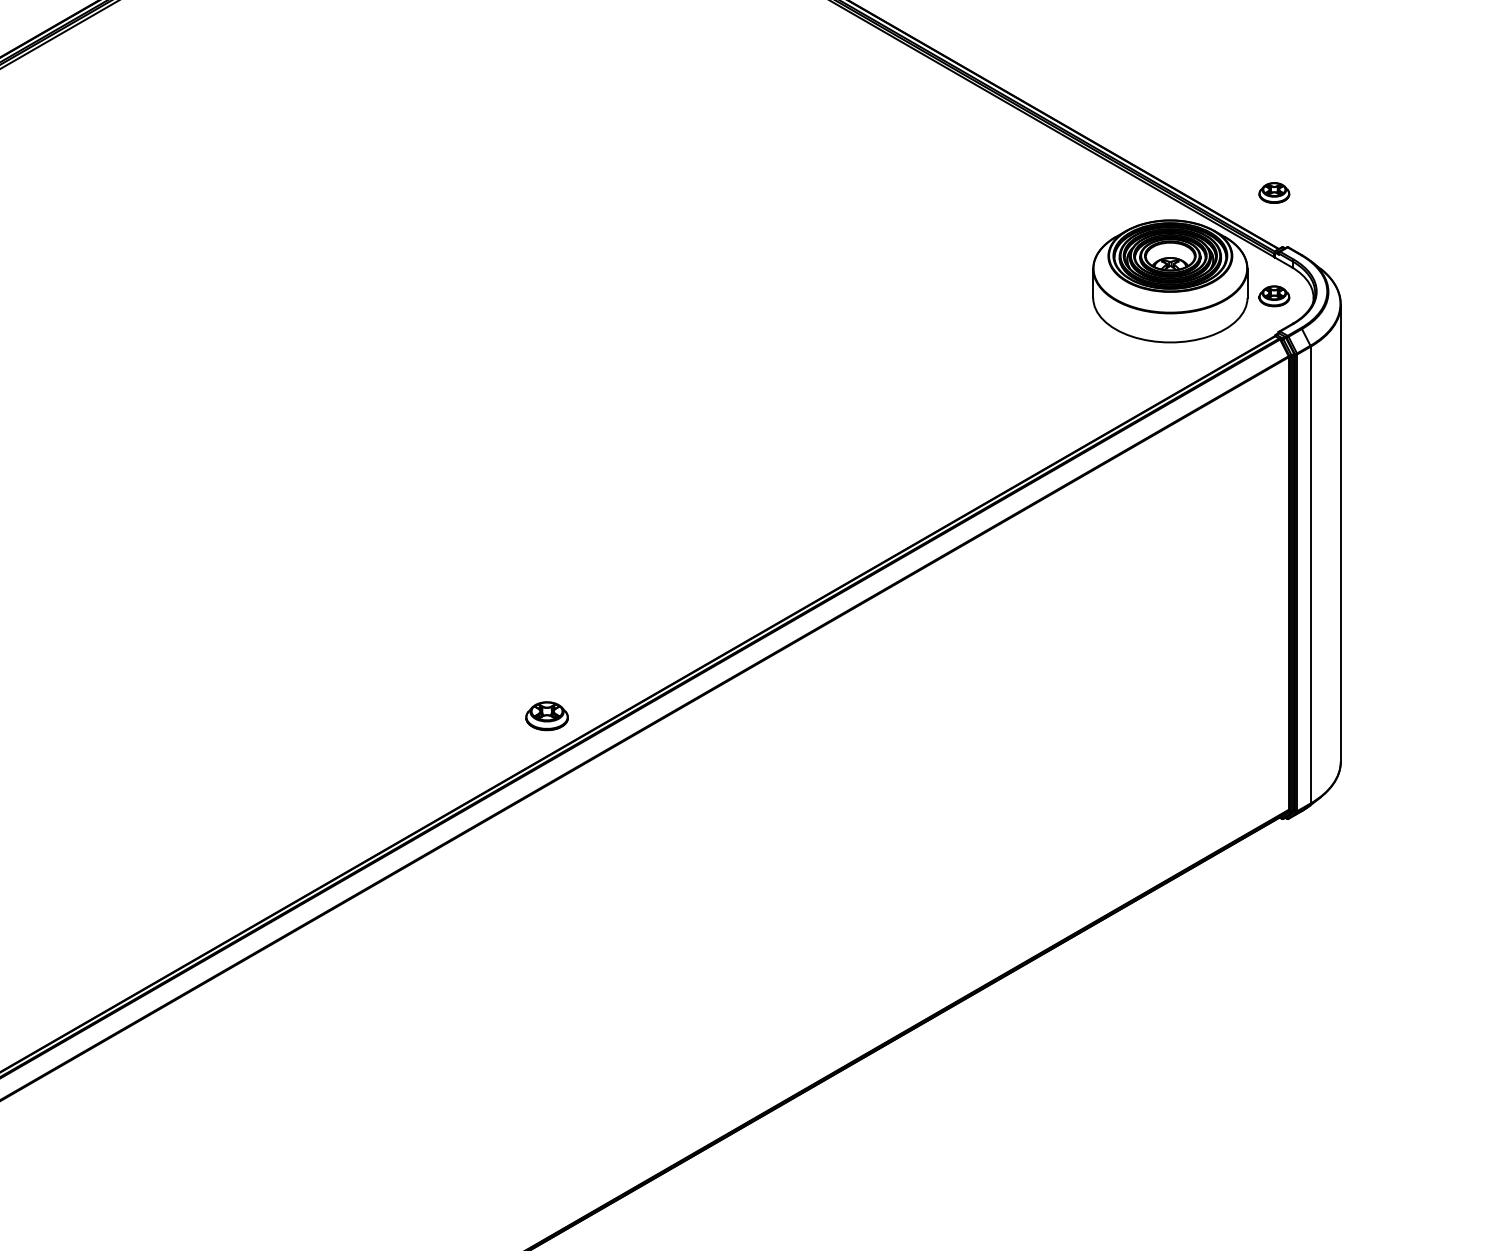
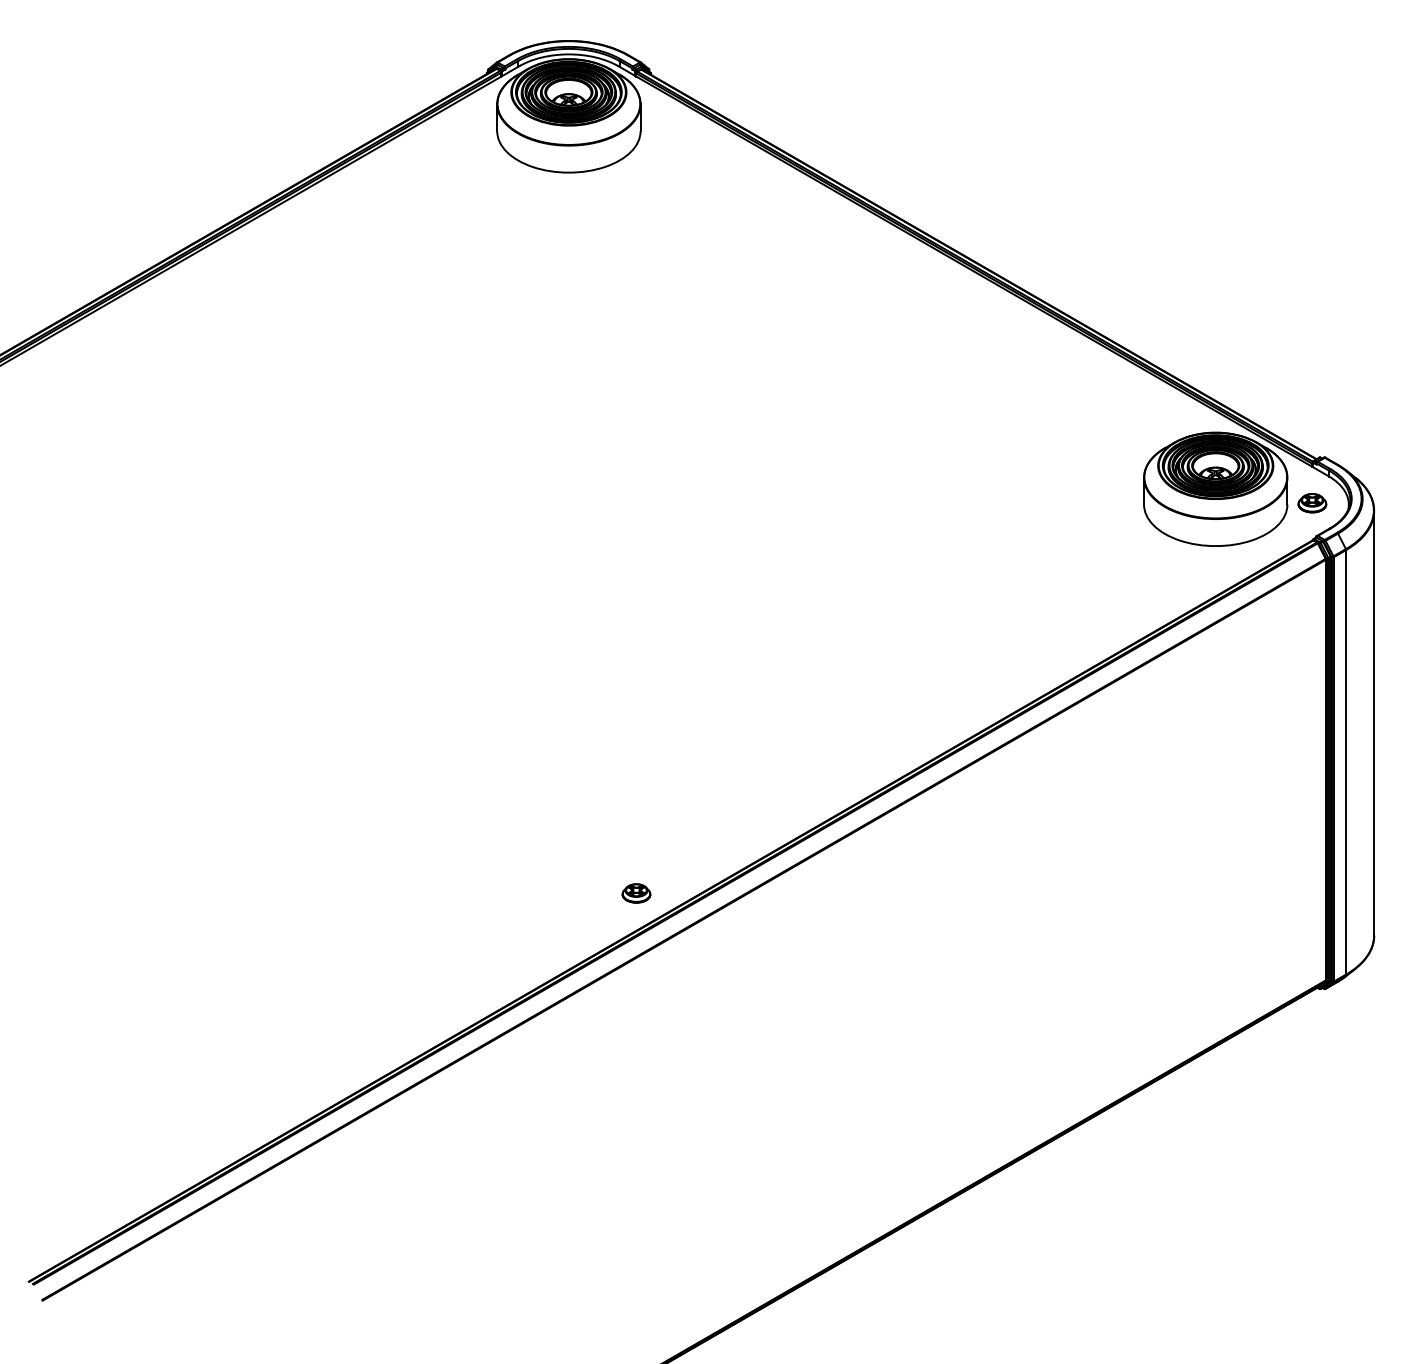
part: (1274, 193) -> (1312, 407), removed
part: (547, 716) -> (636, 893), size x0.71

